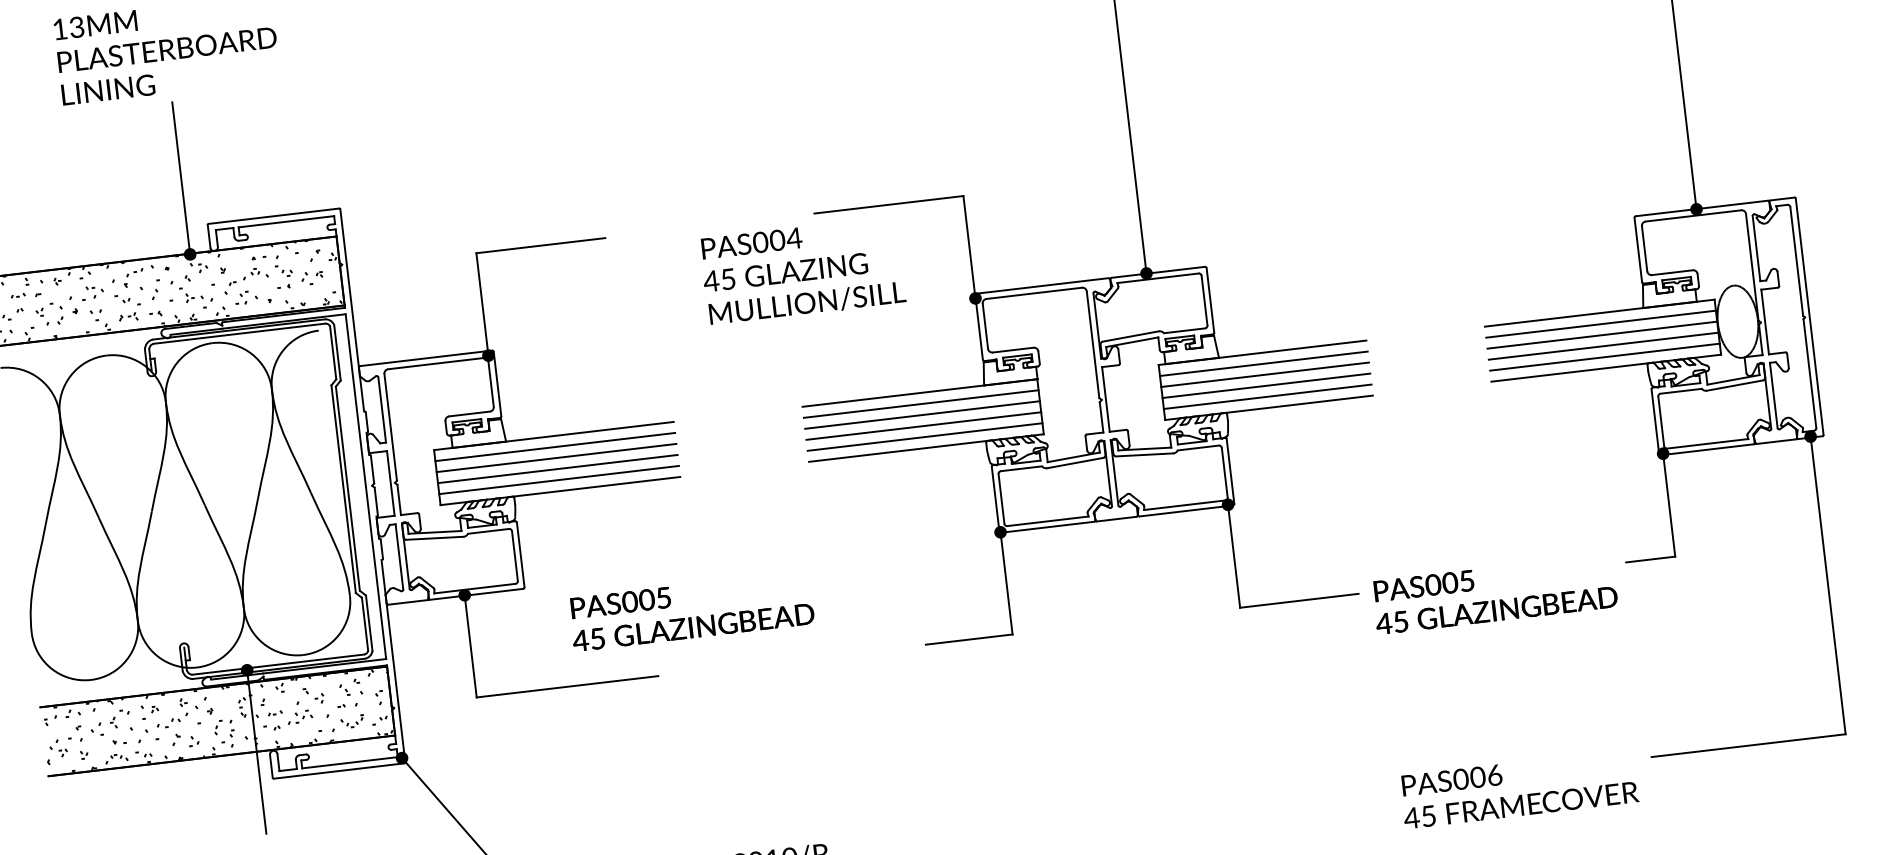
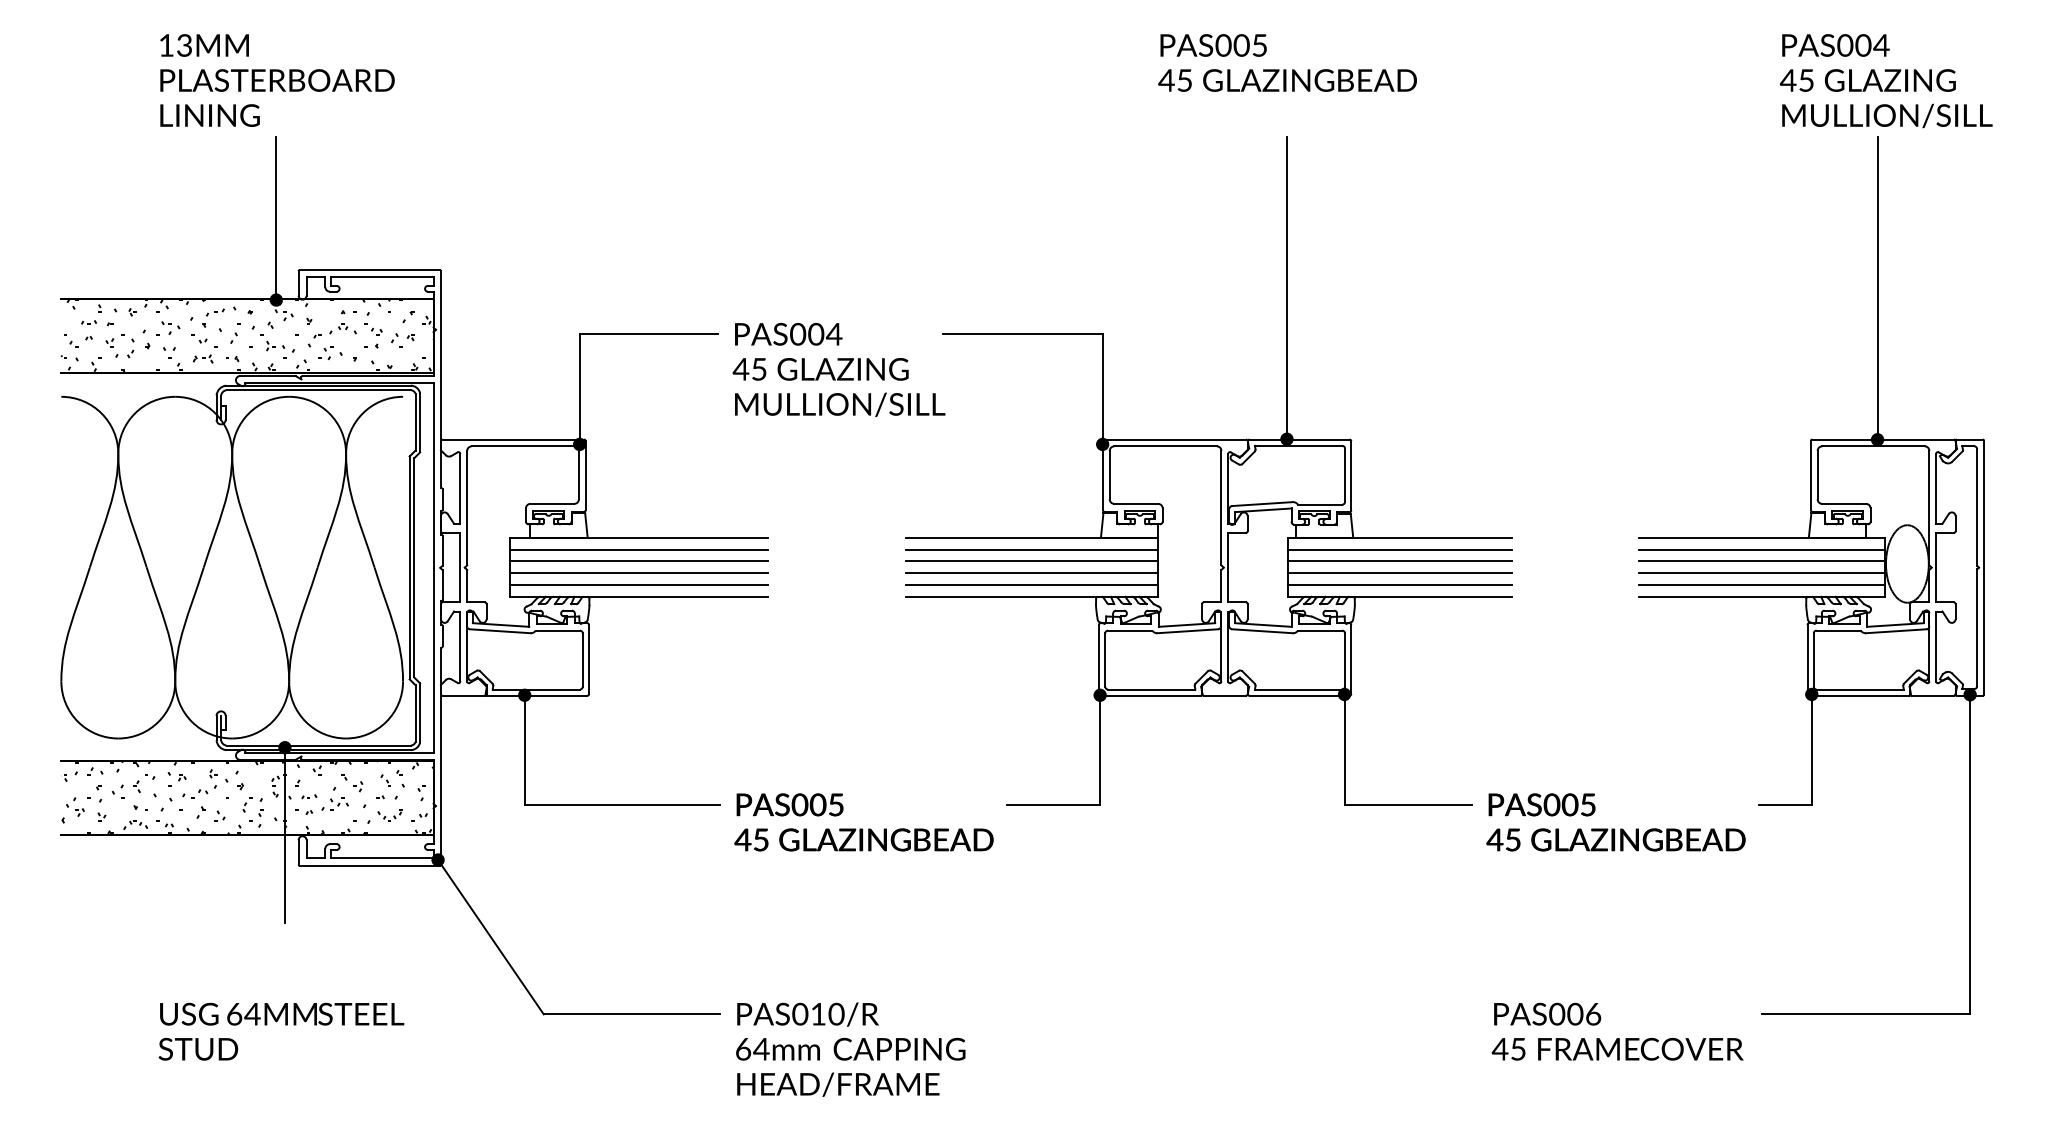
text: (802, 270) -> (838, 369), moved
text: (691, 611) -> (863, 822), moved

